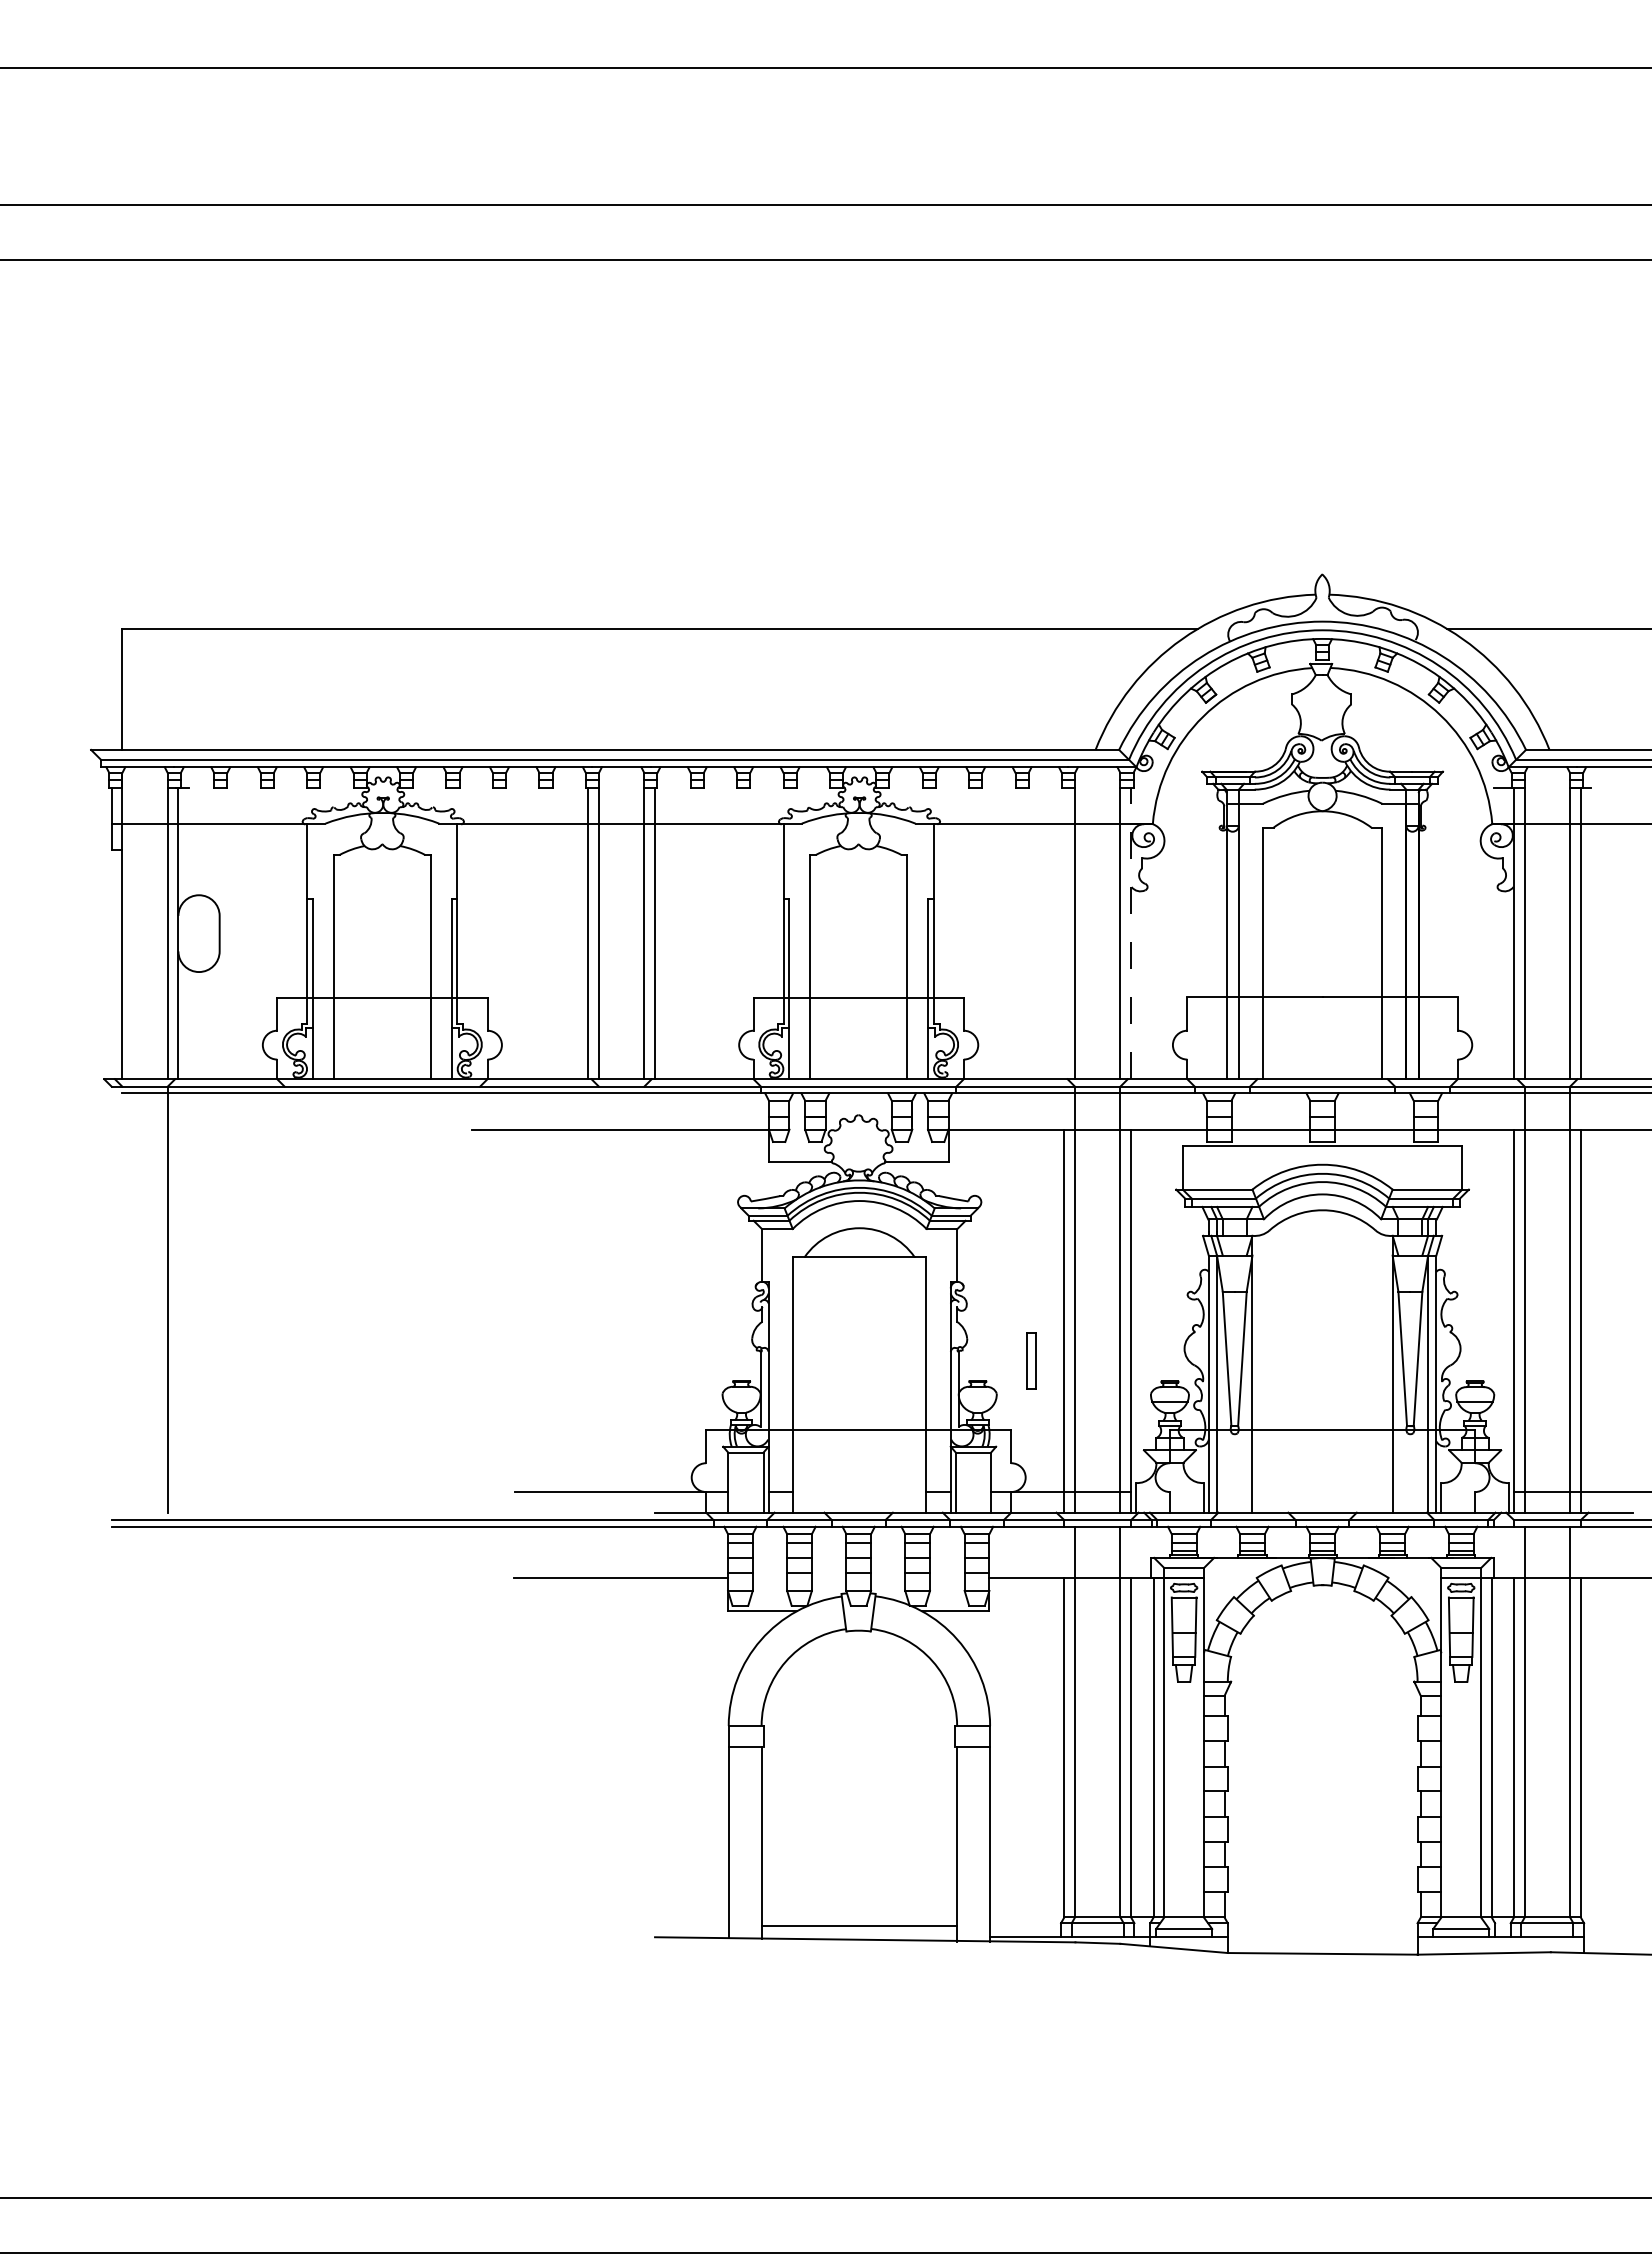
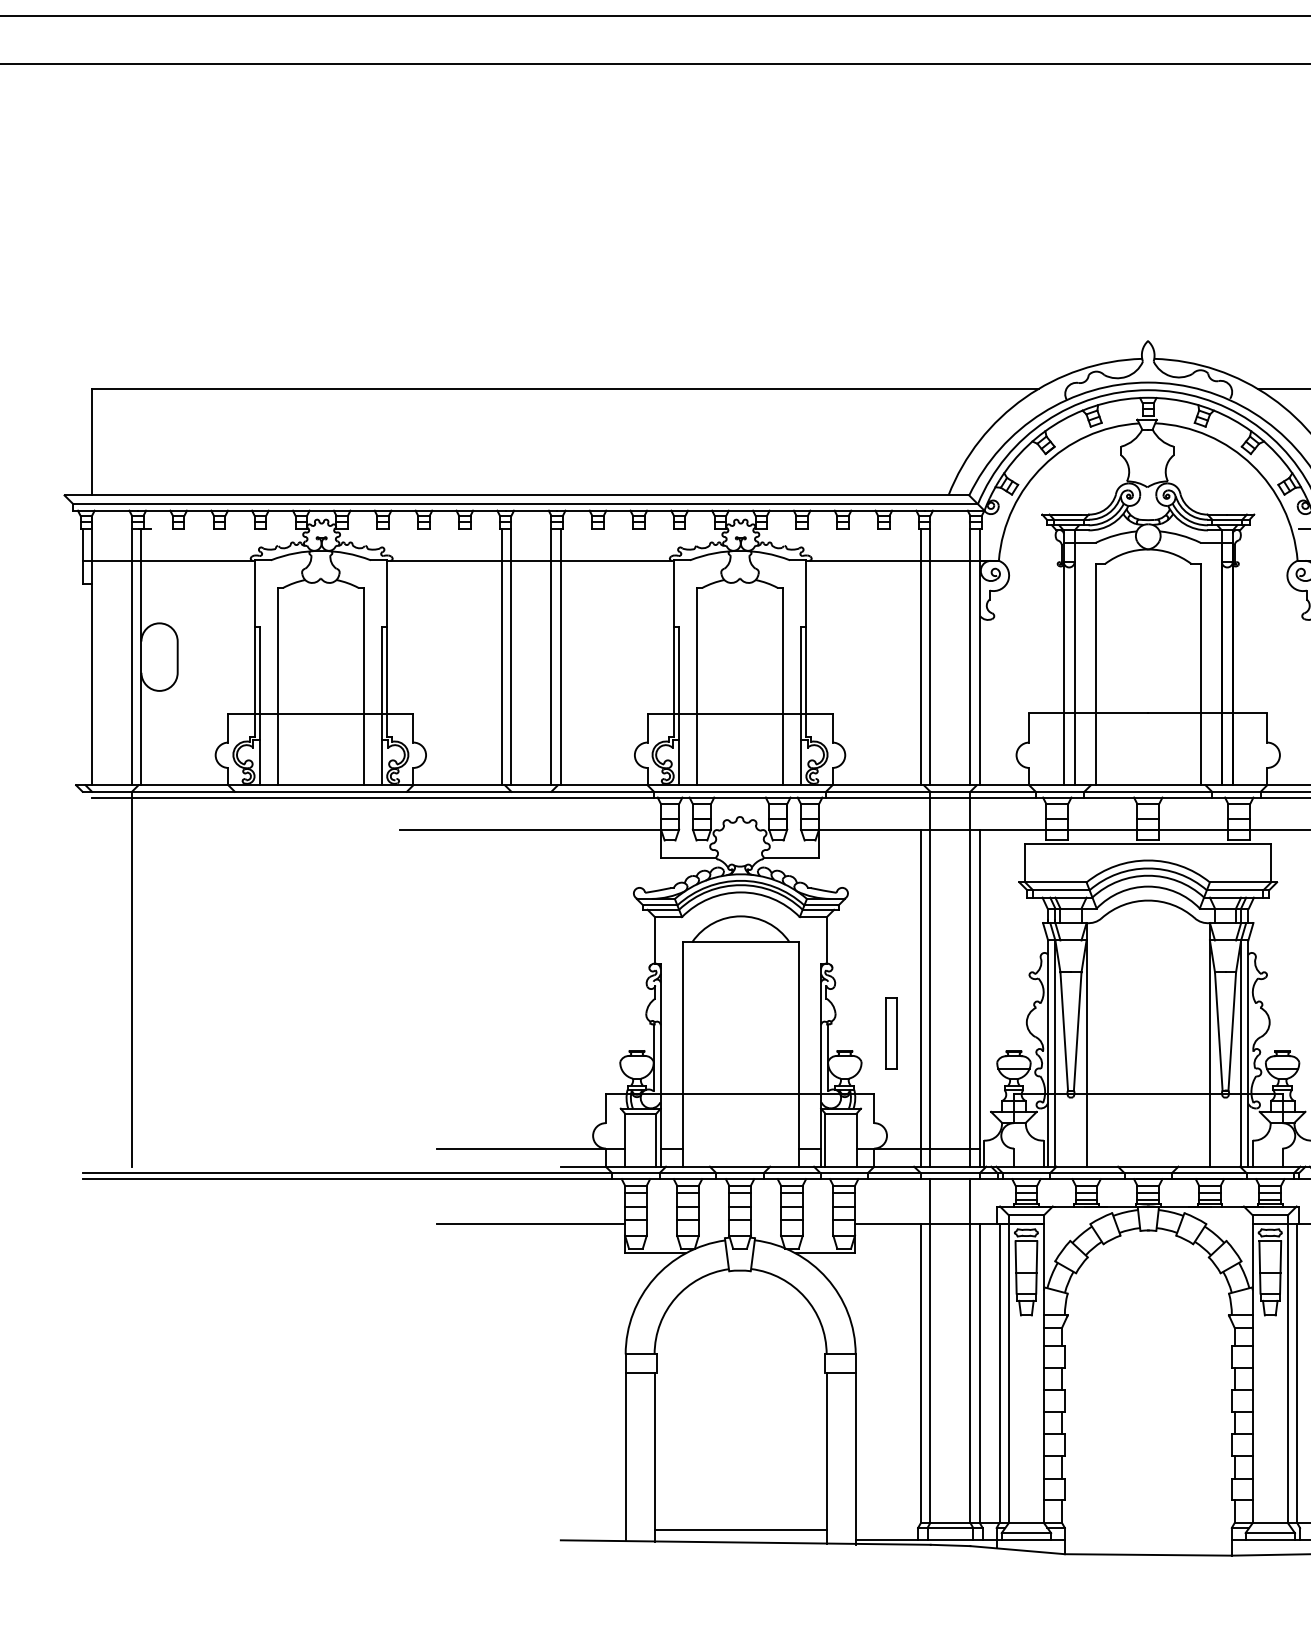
line: (1064, 933) -> (921, 657), added
line: (1131, 933) -> (980, 657), dashed -> solid
part: (1030, 1360) -> (891, 1032), size x1.43

